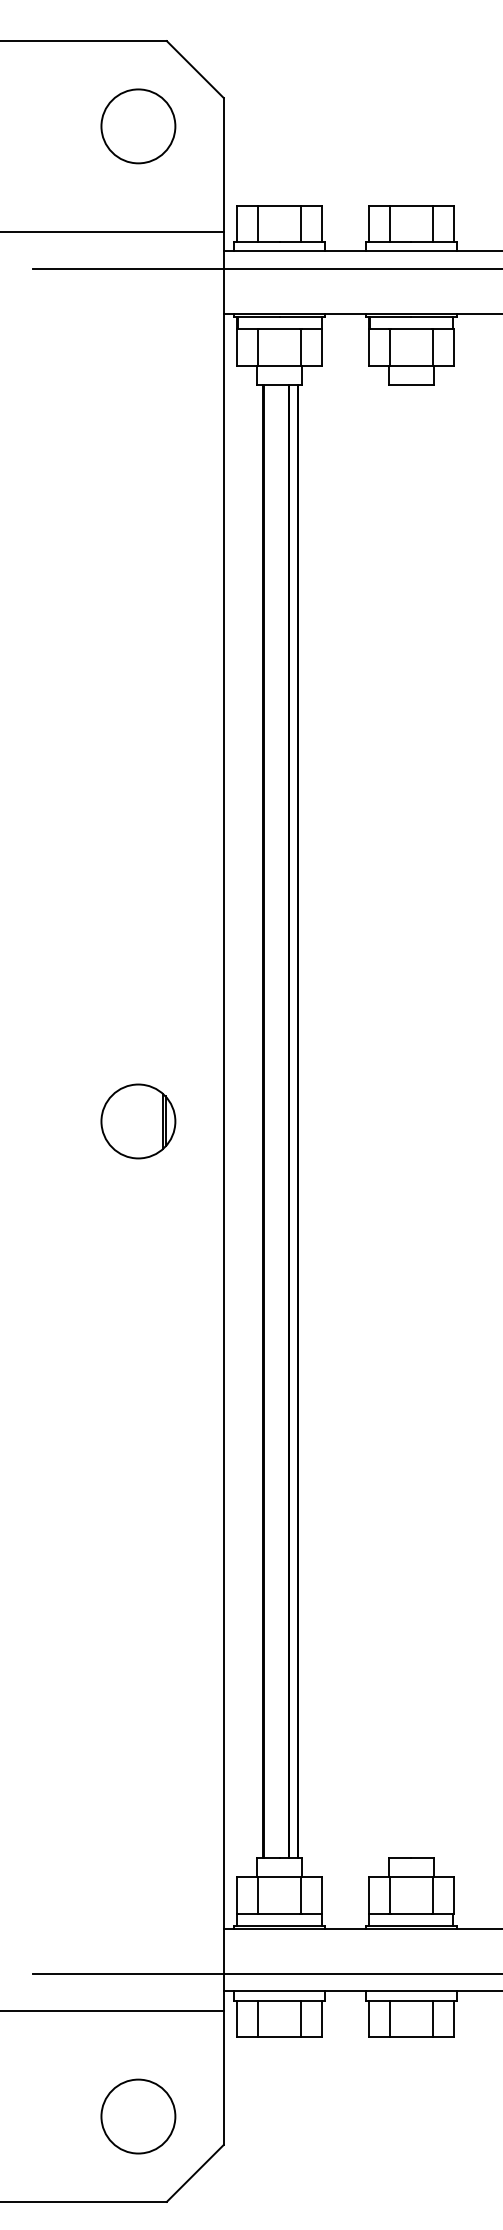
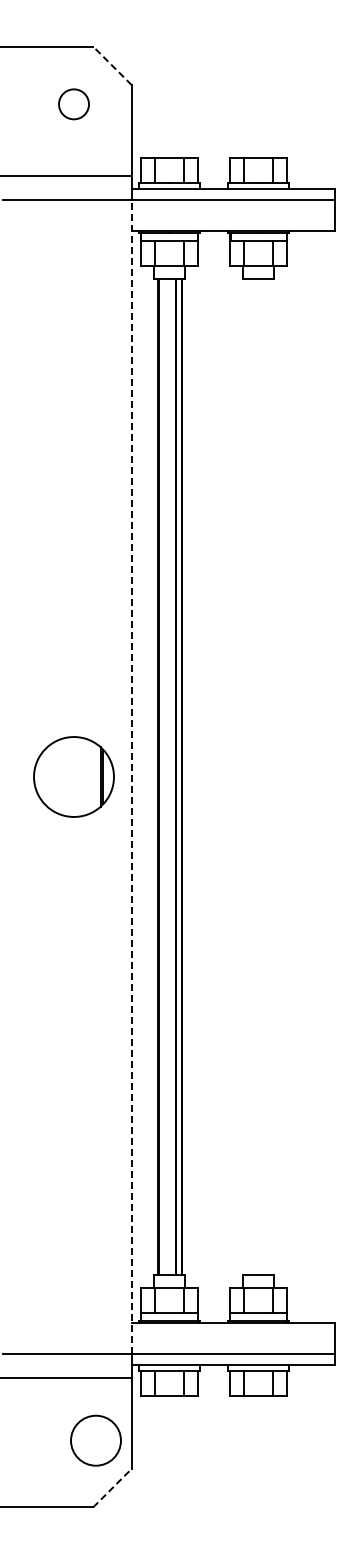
line: (195, 69) -> (112, 65), solid -> dashed
circle: (137, 126) -> (73, 104), size x0.6
part: (137, 1120) -> (73, 776), size x1.6
line: (223, 1122) -> (131, 777), solid -> dashed
circle: (137, 2116) -> (95, 1440), moved
line: (195, 2172) -> (112, 1487), solid -> dashed

